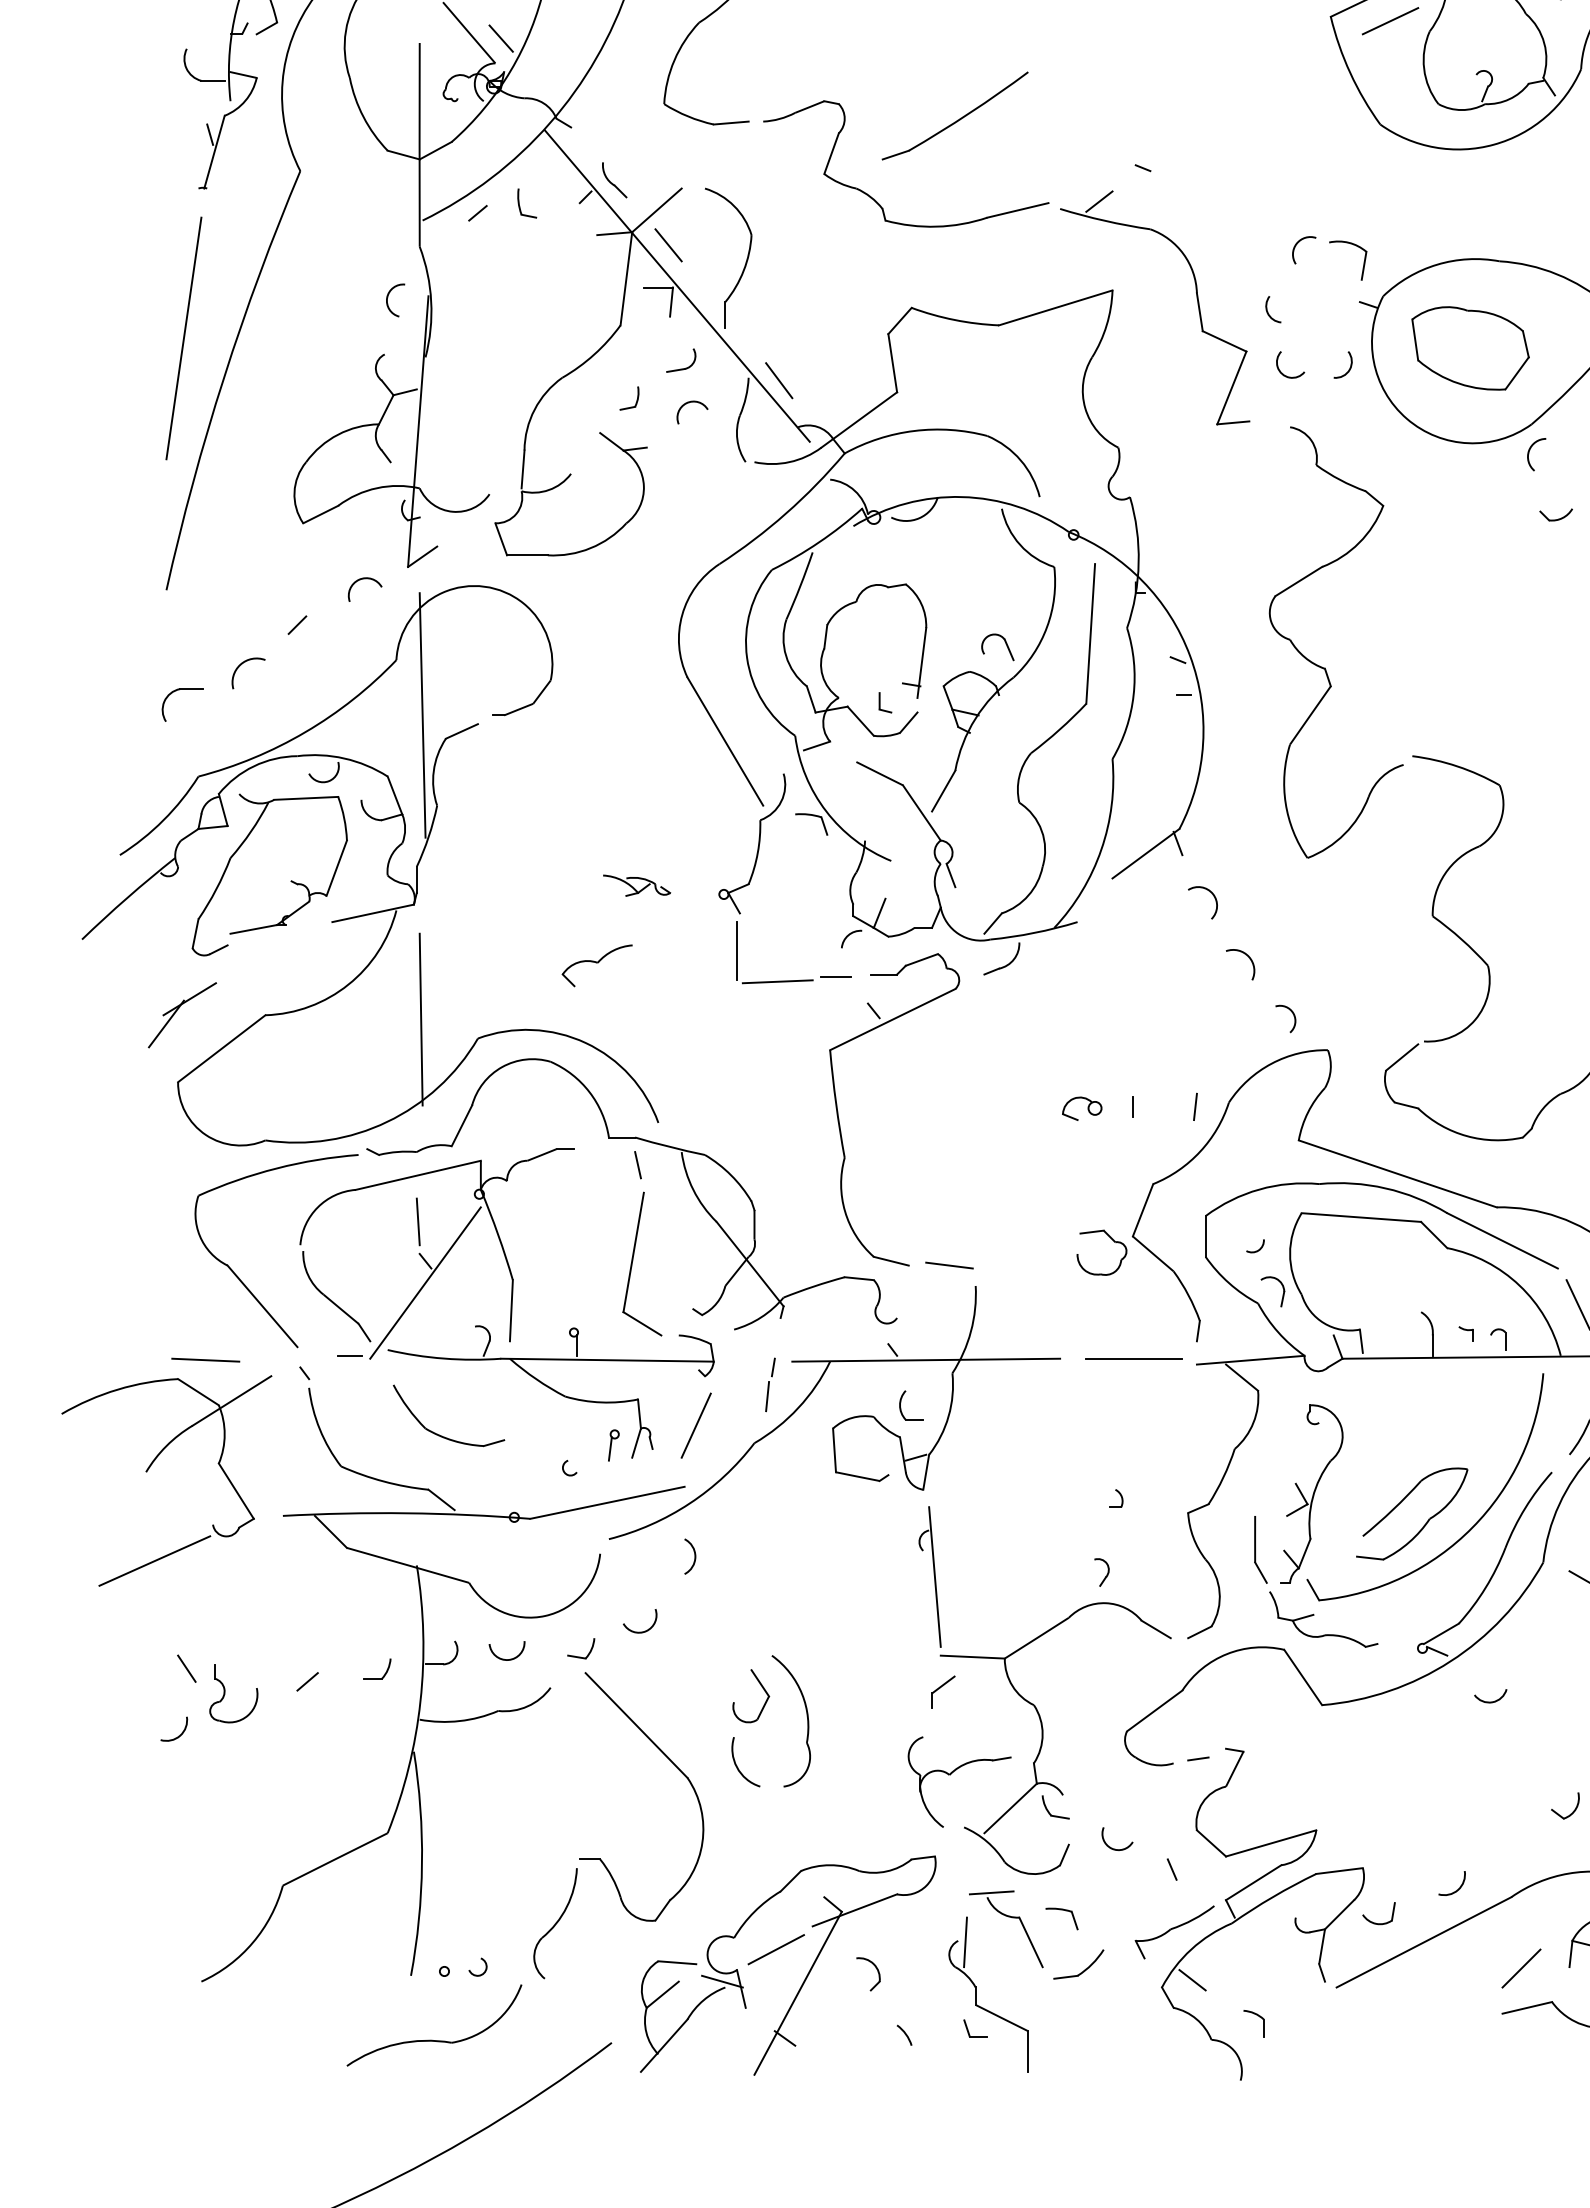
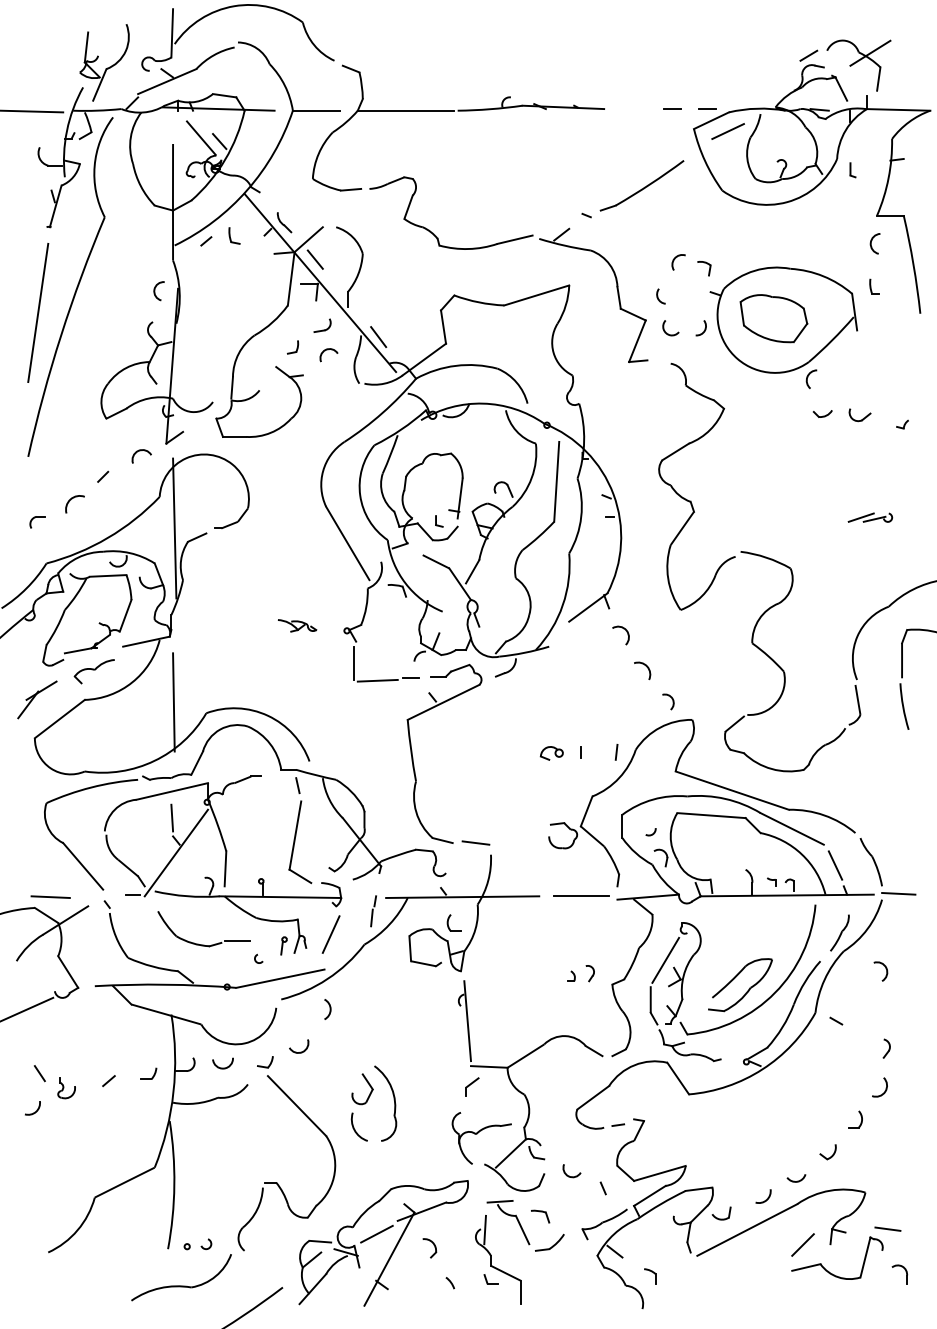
part: (953, 115) -> (641, 185), moved
part: (1349, 260) -> (704, 268), size x0.62
part: (182, 704) -> (37, 522), size x0.62
part: (595, 965) -> (93, 671), moved
line: (530, 1437) -> (236, 941), added
line: (1280, 1469) -> (665, 959), added
part: (1100, 1572) -> (589, 973), moved
part: (233, 1694) -> (66, 1088), size x0.62
arc: (1492, 1700) -> (797, 1180), moved

